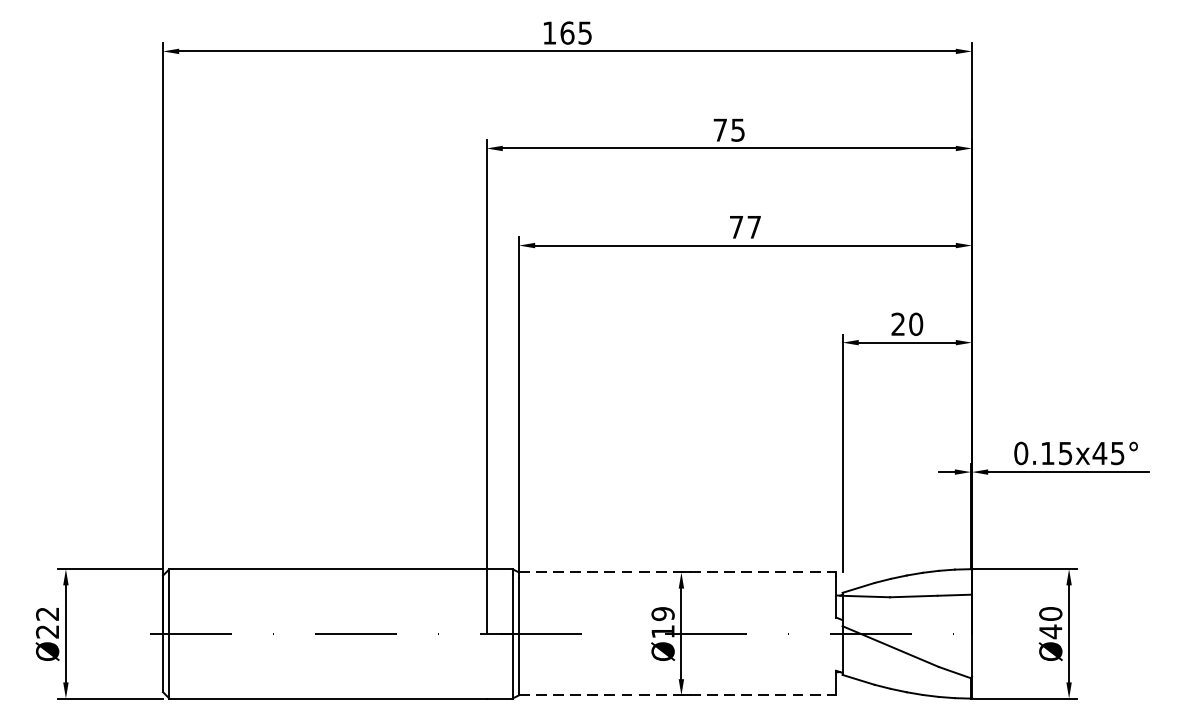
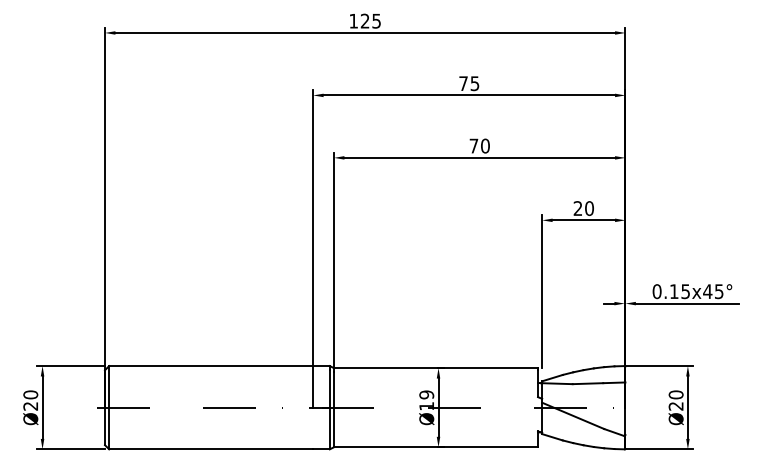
text: (566, 32) -> (364, 20), 165 -> 125
text: (754, 226) -> (485, 145), 77 -> 70
line: (678, 572) -> (436, 368), dashed -> solid
text: (47, 613) -> (30, 394), Ø22 -> Ø20
text: (1049, 632) -> (675, 406), Ø40 -> Ø20
line: (678, 695) -> (436, 447), dashed -> solid

